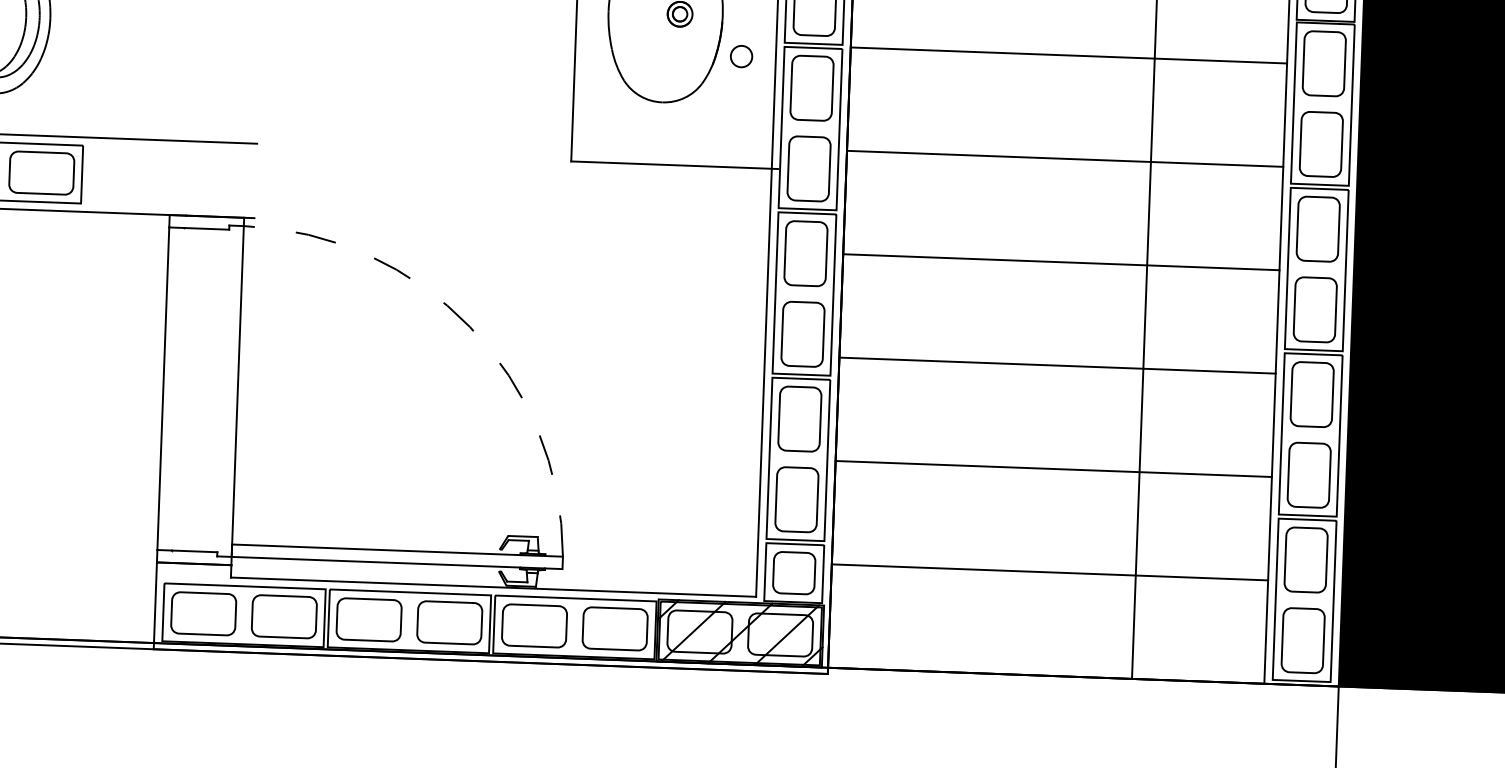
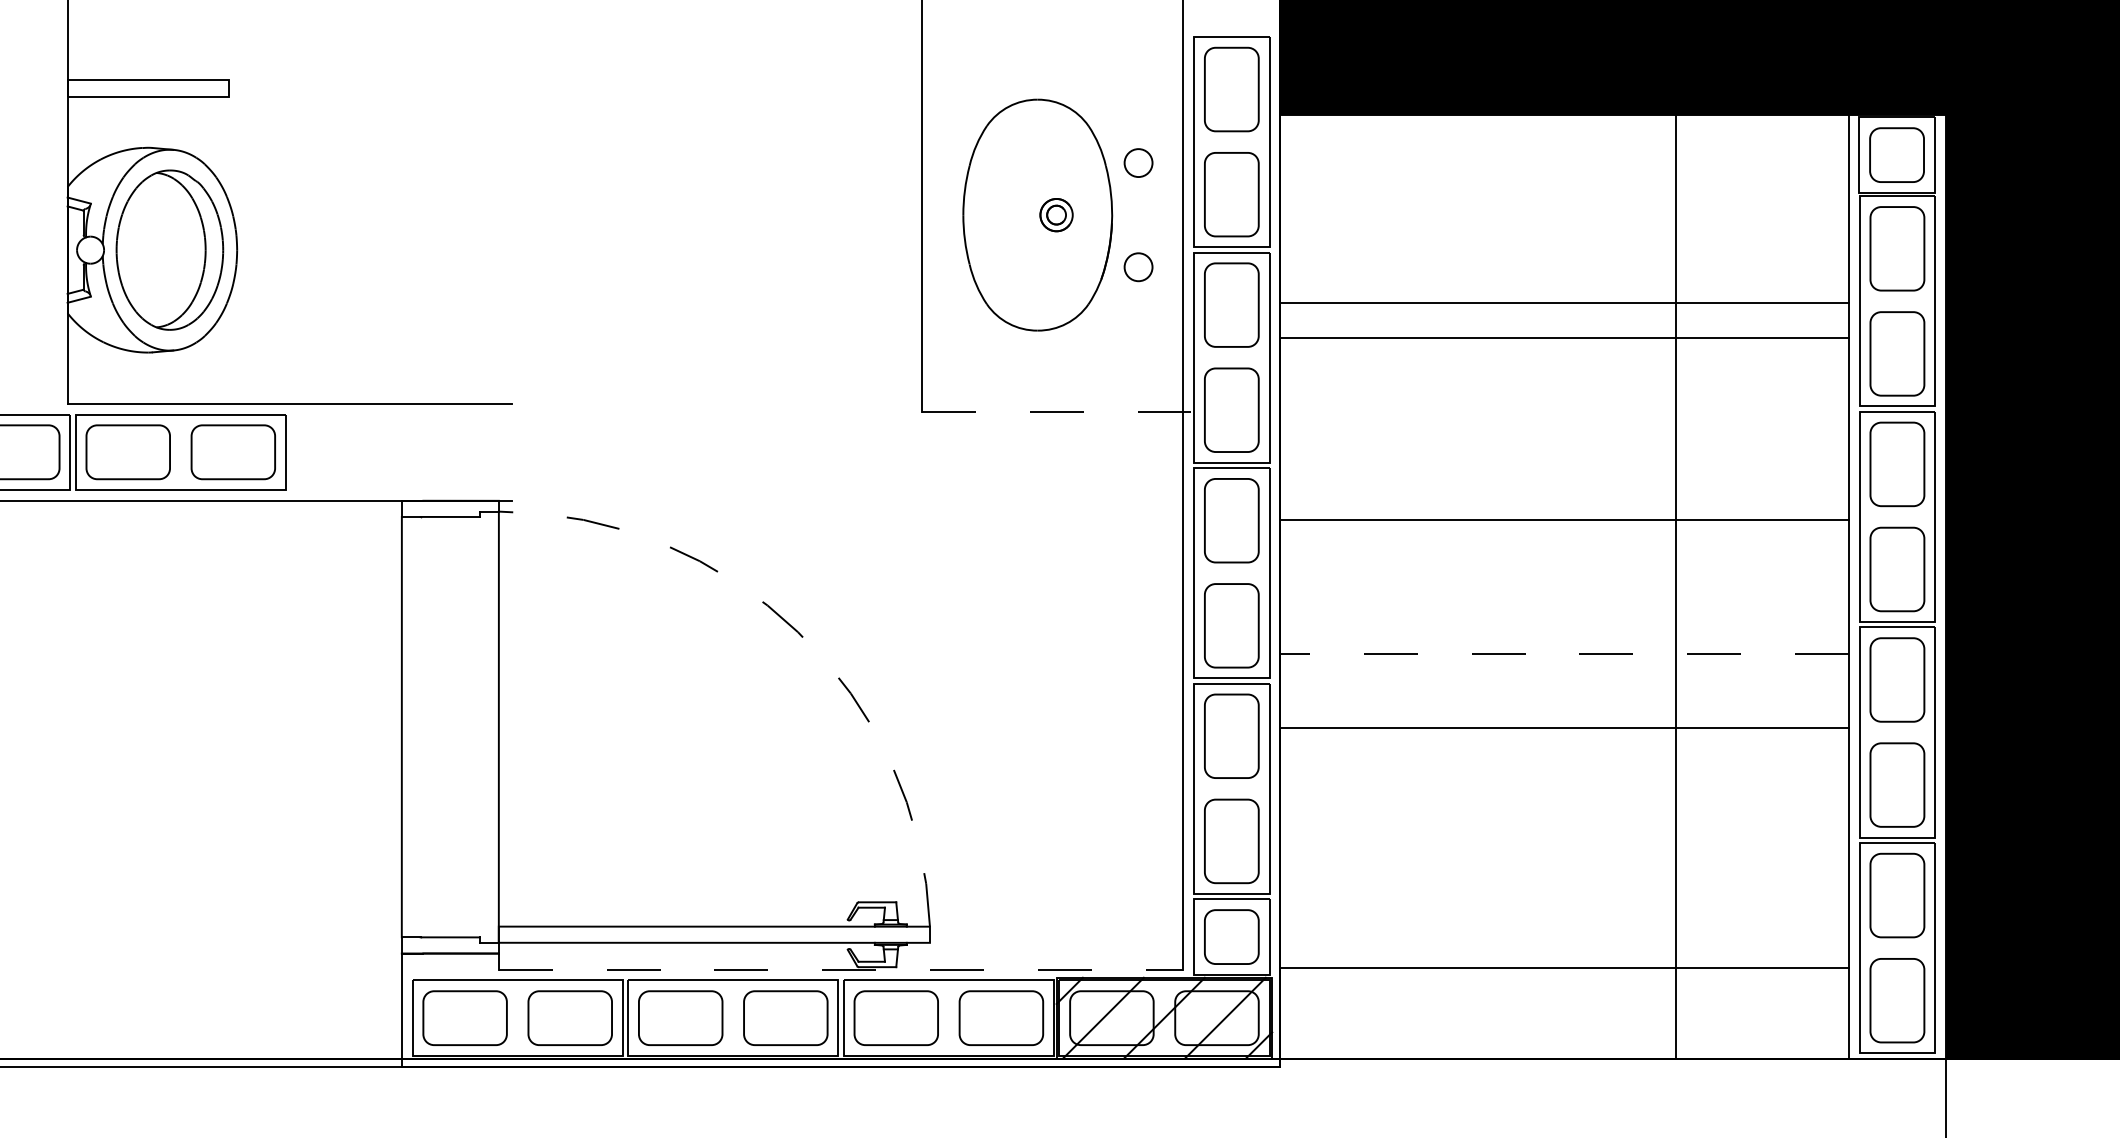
line: (1068, 55) -> (1564, 303), moved
line: (1065, 158) -> (1564, 337), moved
line: (674, 164) -> (1056, 411), solid -> dashed
line: (1057, 365) -> (1564, 654), solid -> dashed
line: (1053, 469) -> (1564, 728), moved
line: (1049, 572) -> (1564, 967), moved
line: (493, 587) -> (841, 969), solid -> dashed

